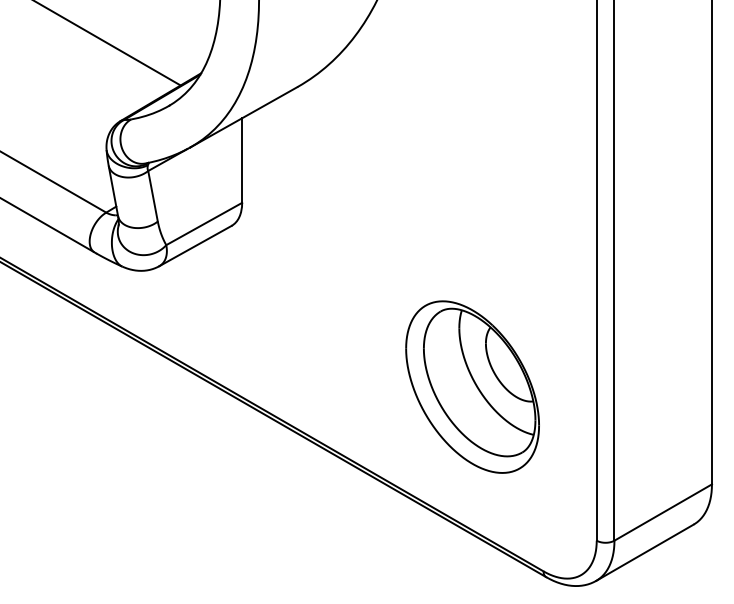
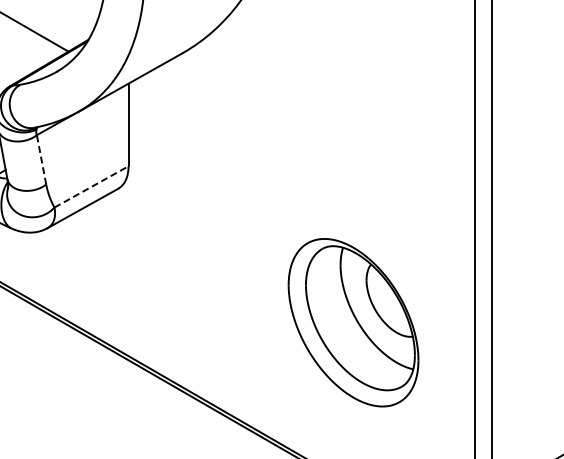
line: (153, 196) -> (42, 160), solid -> dashed
line: (204, 223) -> (91, 186), solid -> dashed
part: (472, 386) -> (353, 322), moved

